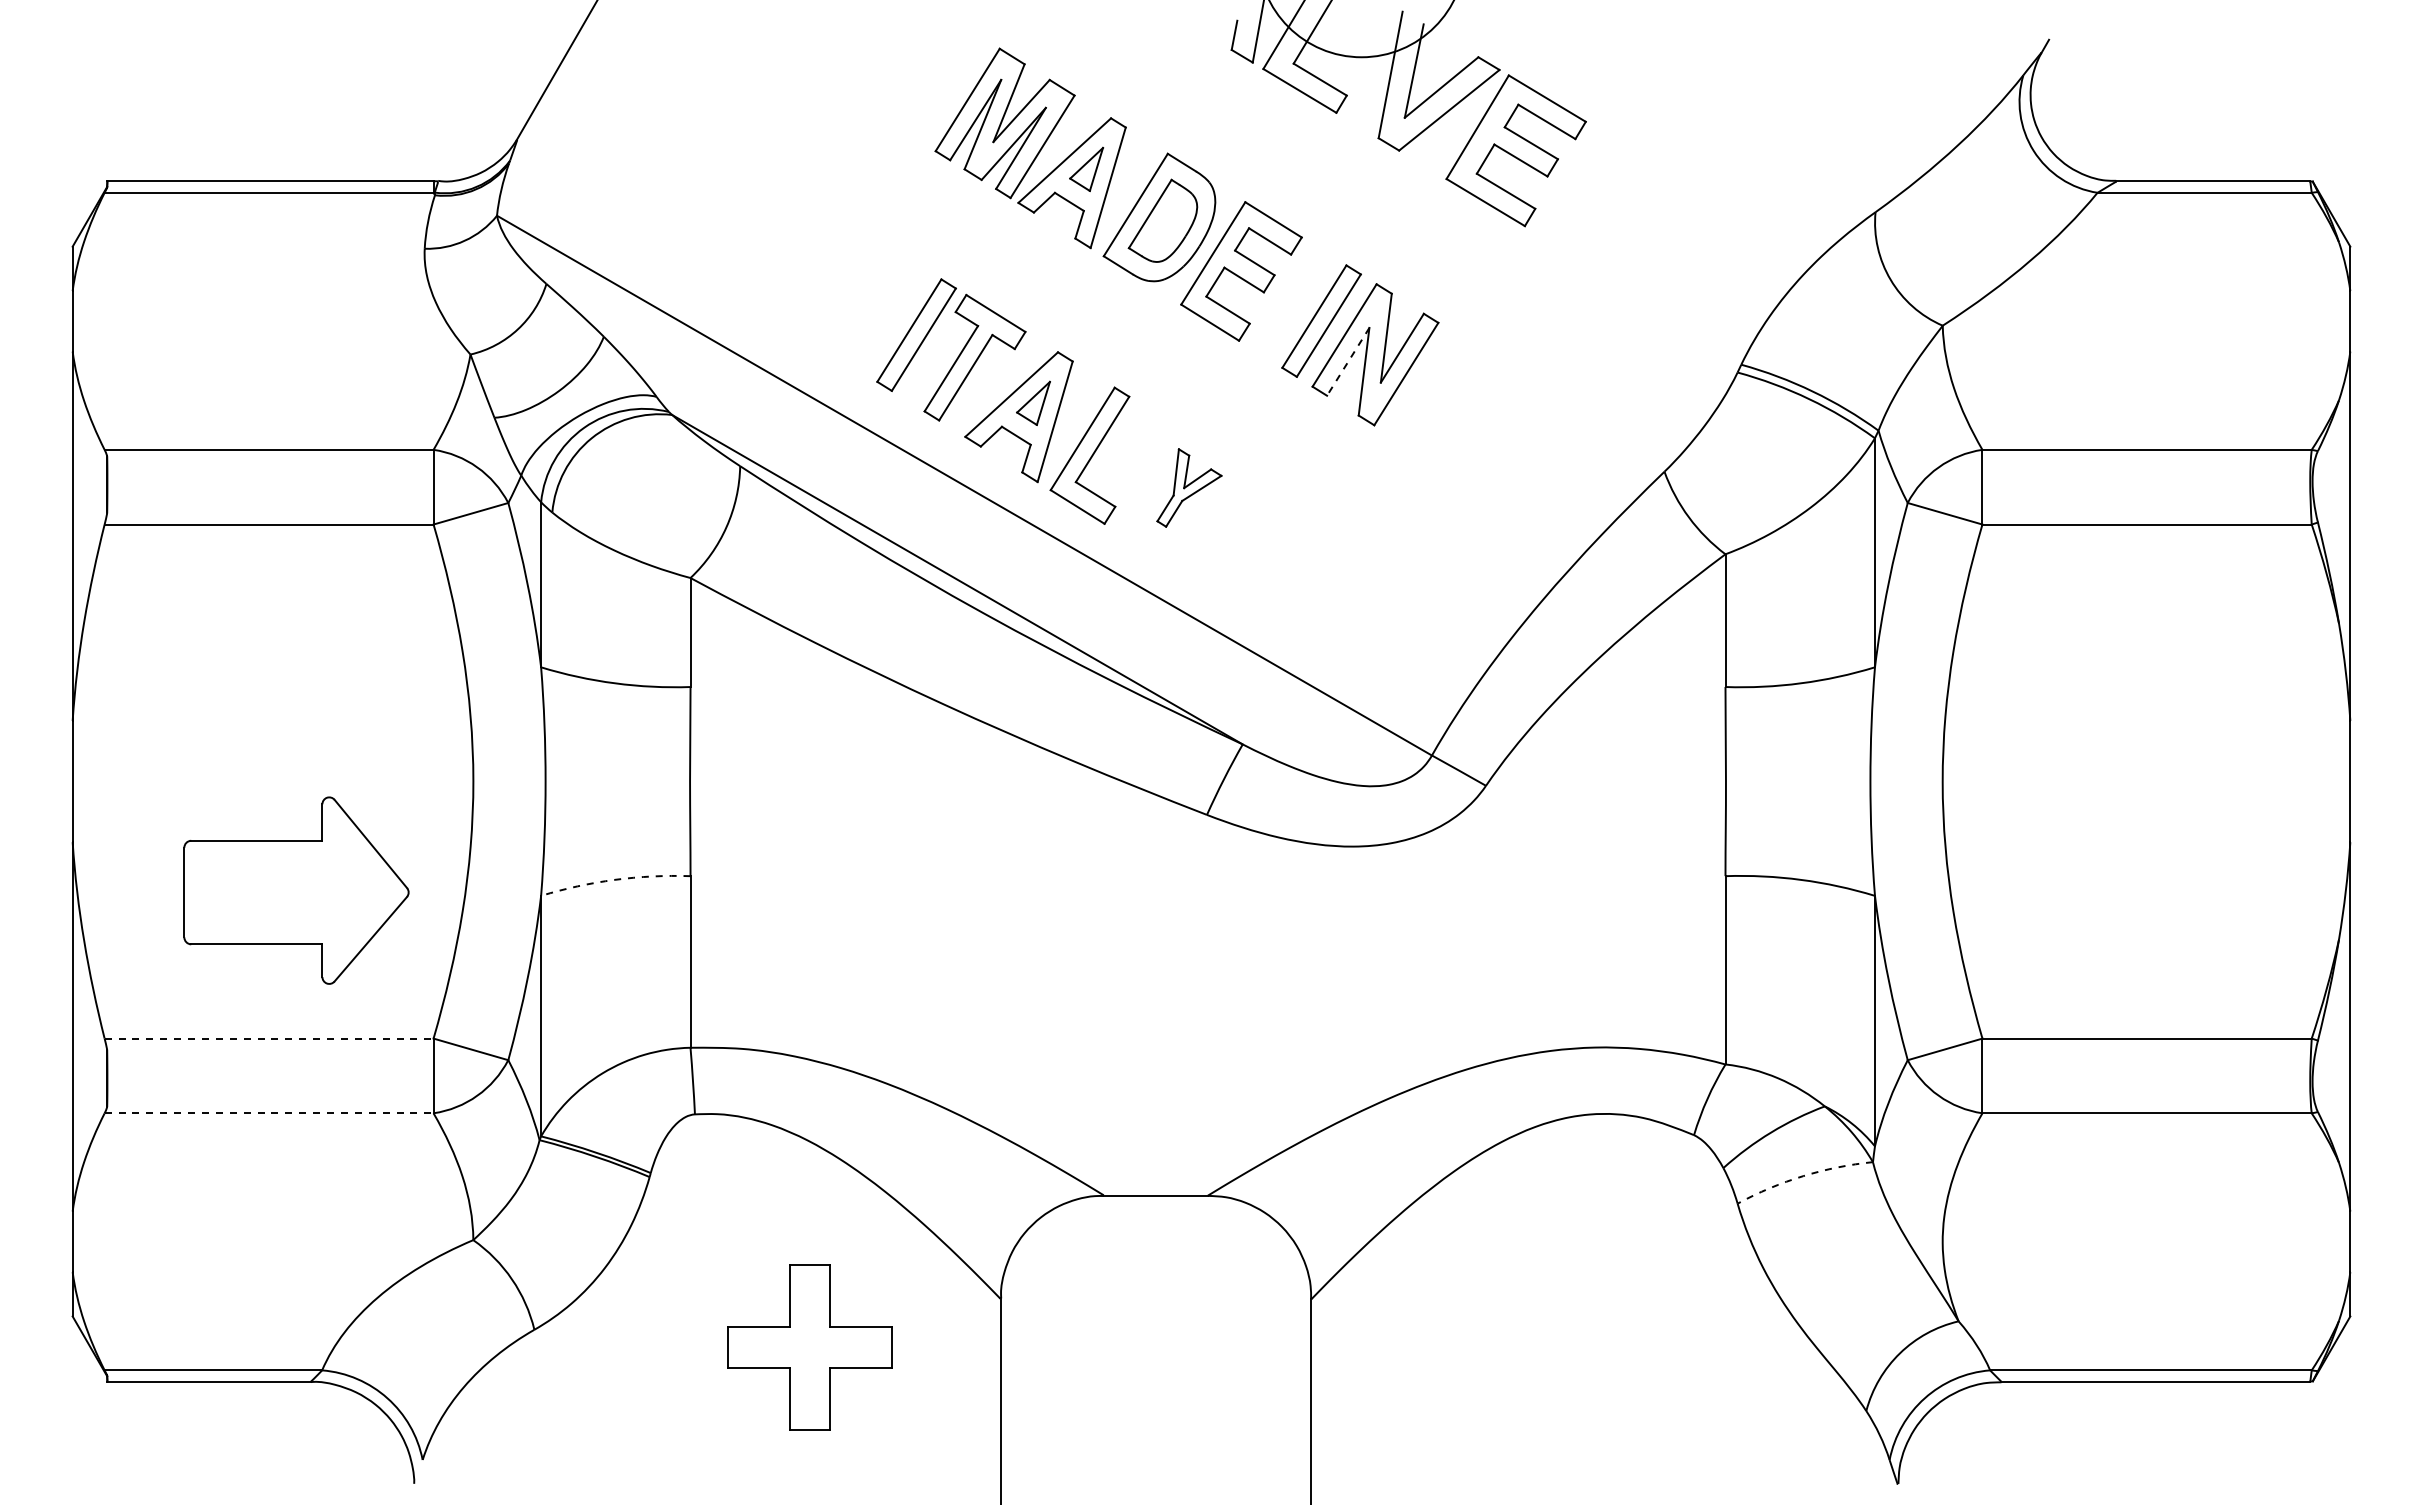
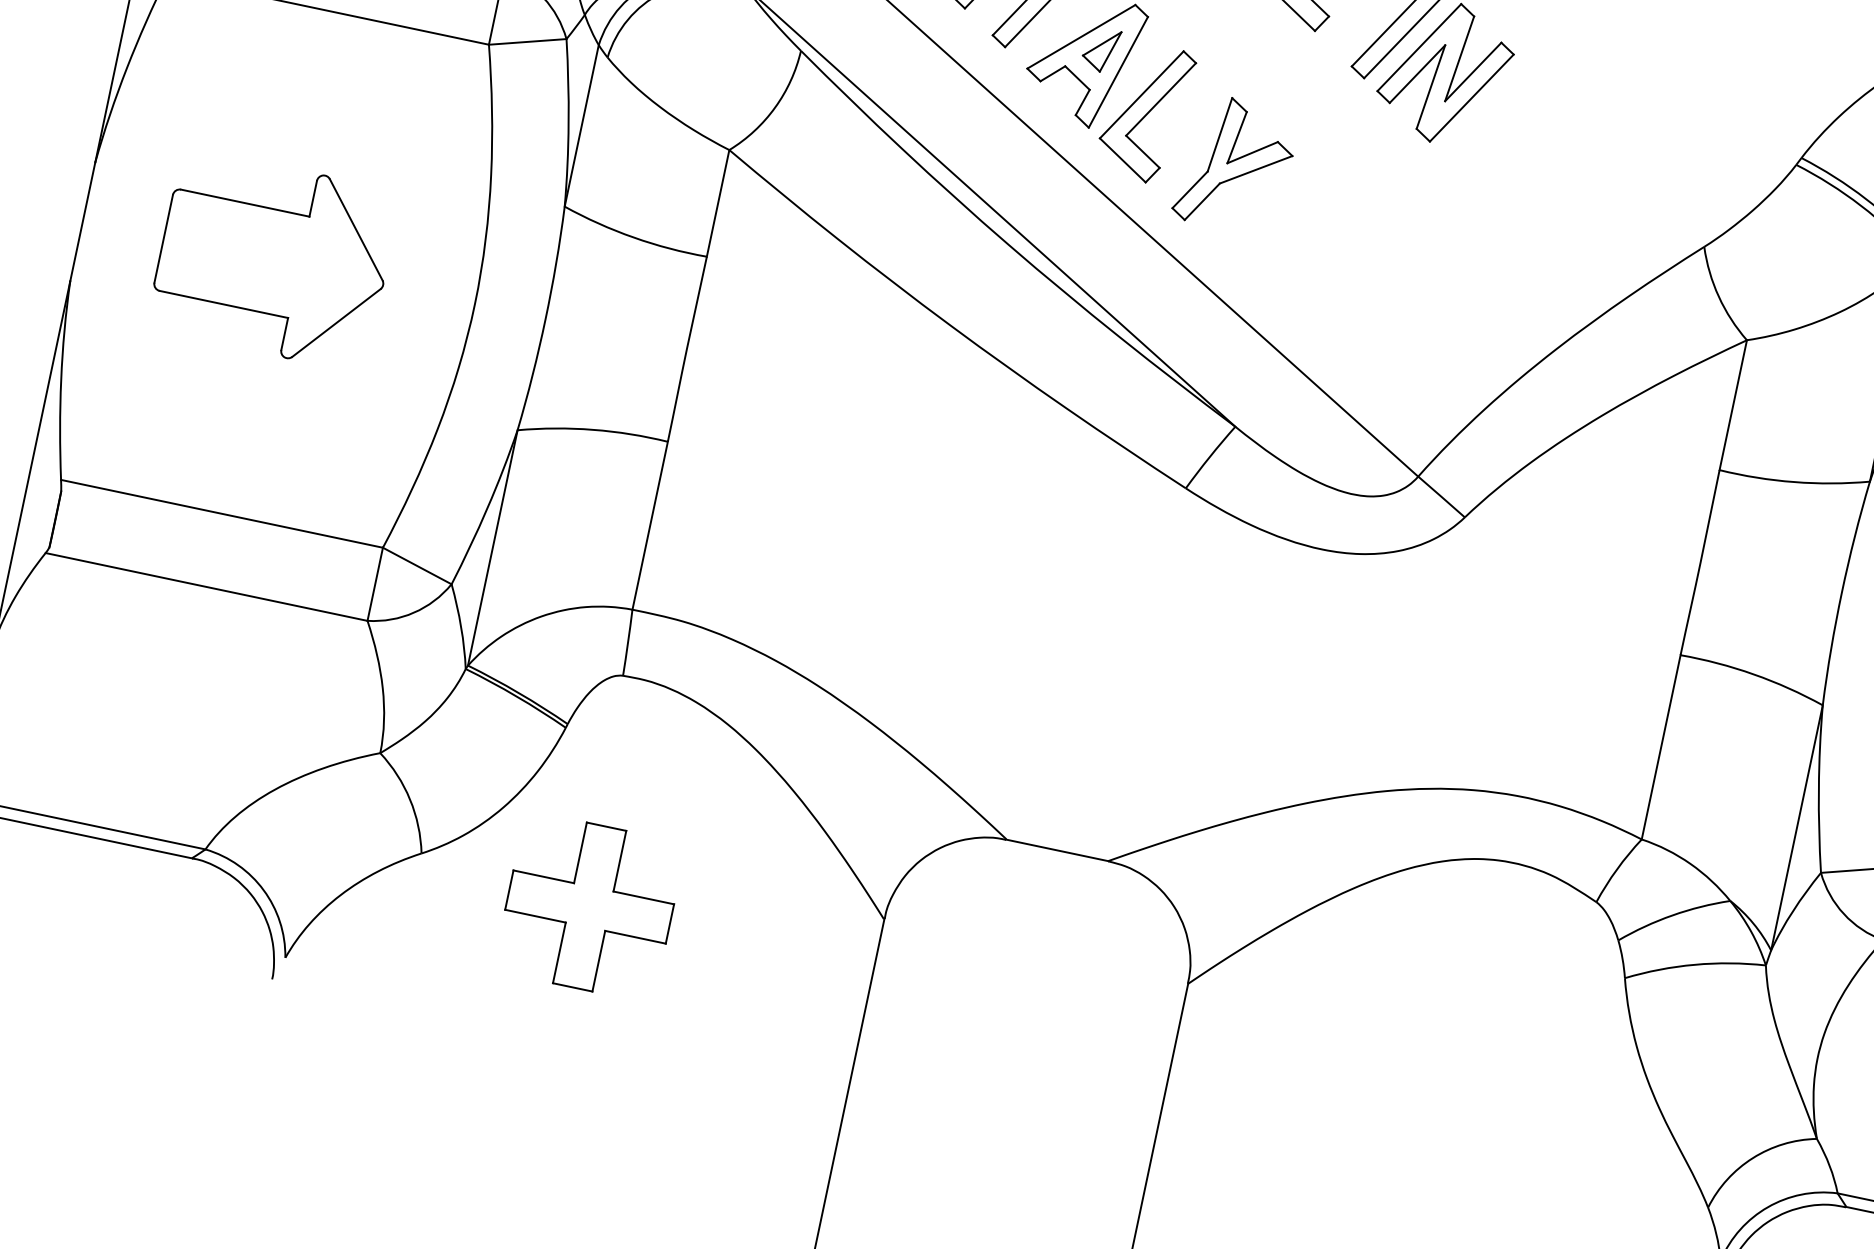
line: (1348, 361) -> (1417, 73), dashed -> solid
part: (1189, 487) -> (1236, 164), size x1.67
arc: (614, 879) -> (592, 429), dashed -> solid
part: (296, 890) -> (273, 259), moved
line: (269, 1038) -> (222, 513), dashed -> solid
line: (269, 1113) -> (206, 587), dashed -> solid
arc: (1803, 1176) -> (1694, 965), dashed -> solid
part: (809, 1347) -> (589, 906), moved

